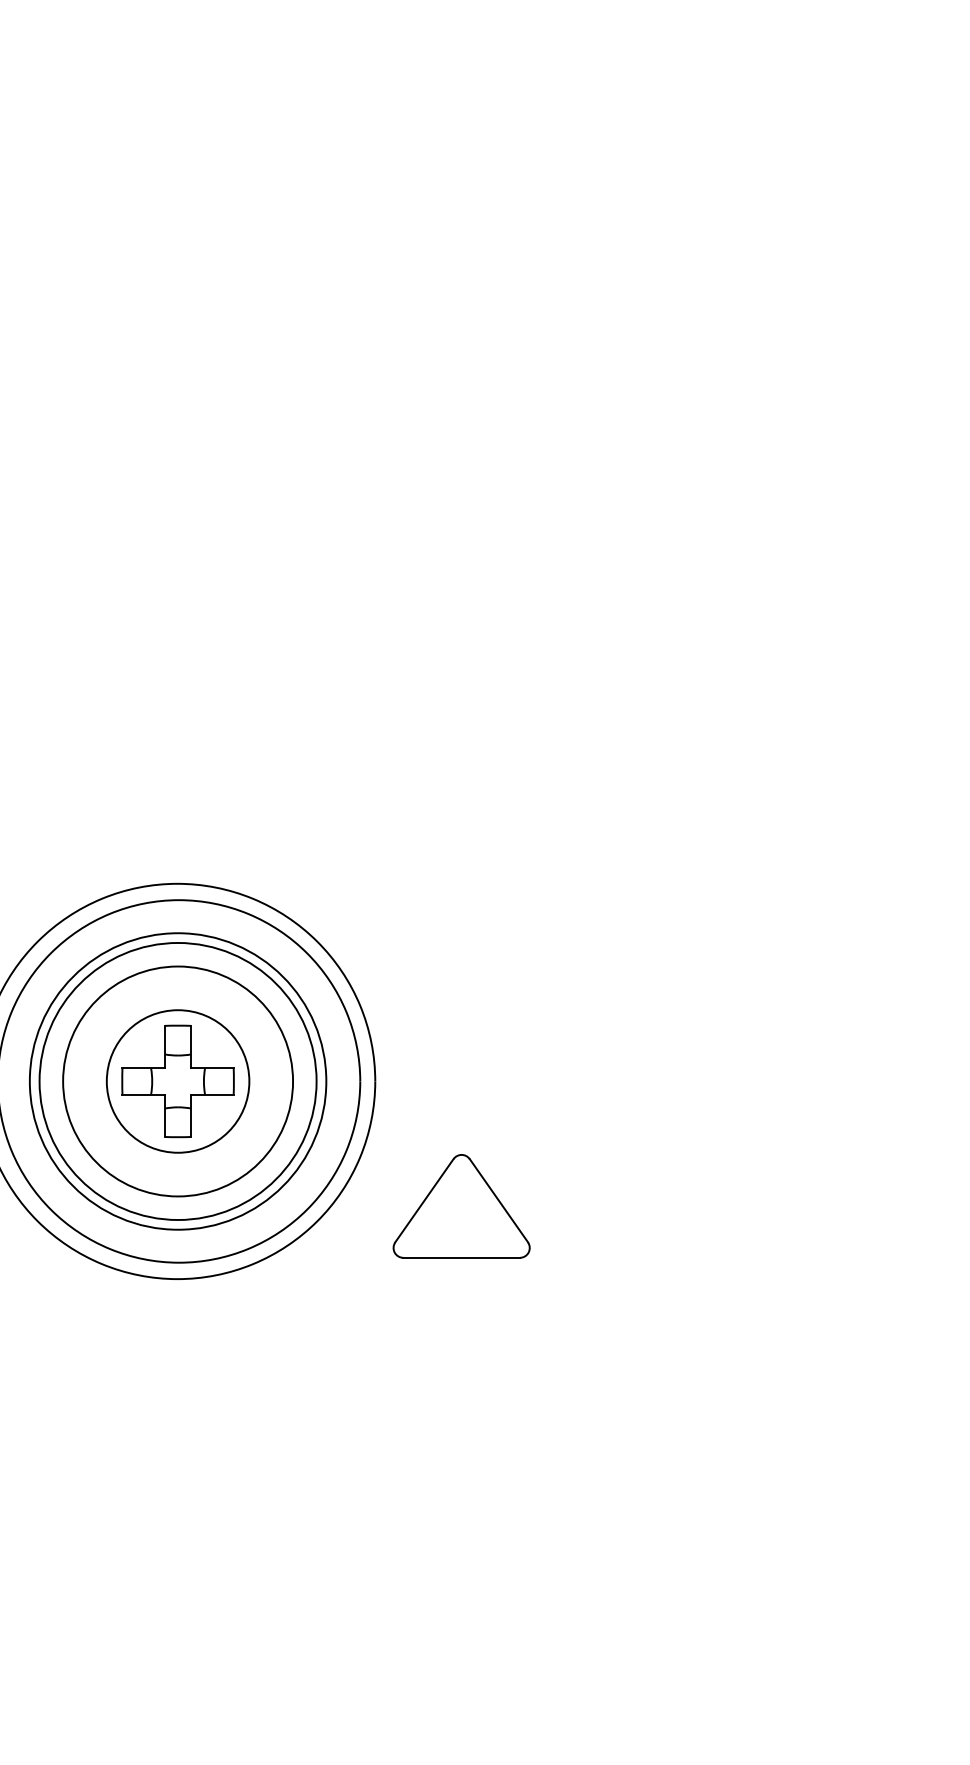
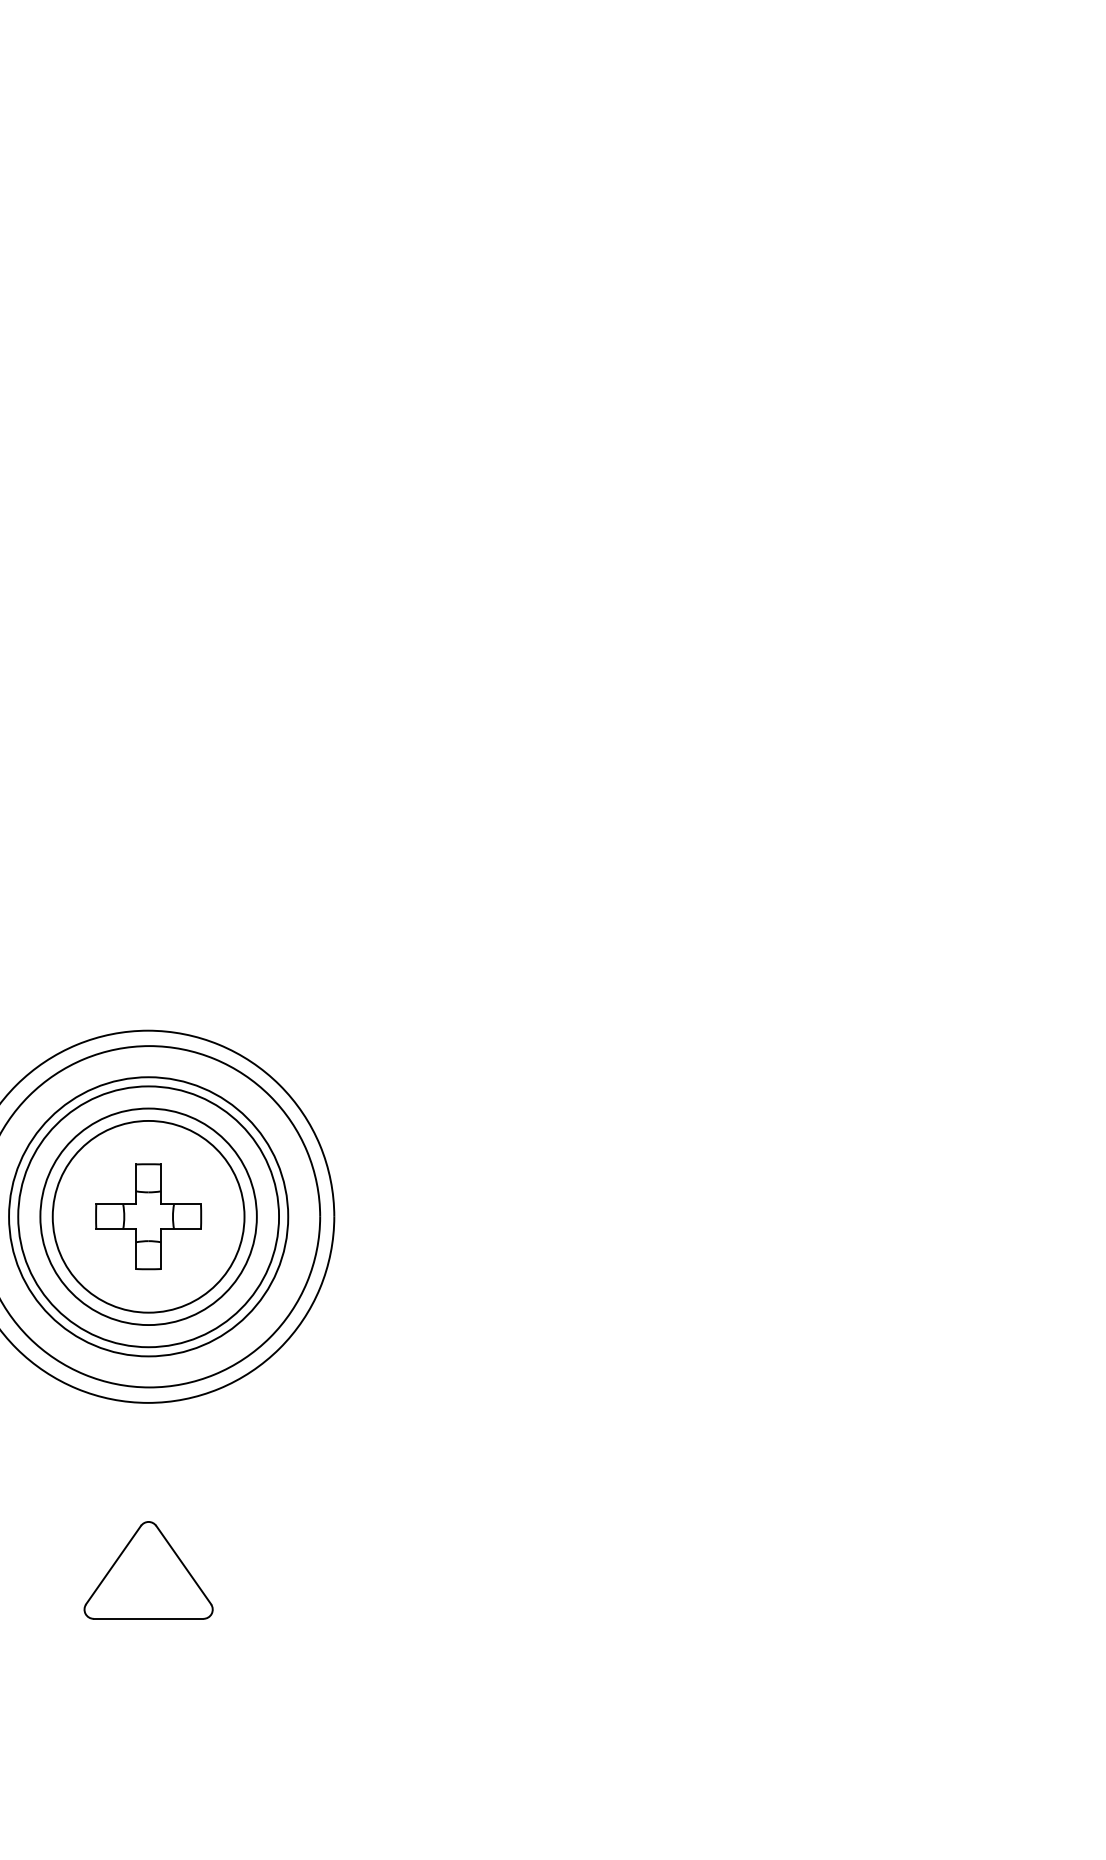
circle: (177, 1081) -> (148, 1216), size x1.43
part: (461, 1206) -> (148, 1570), moved

